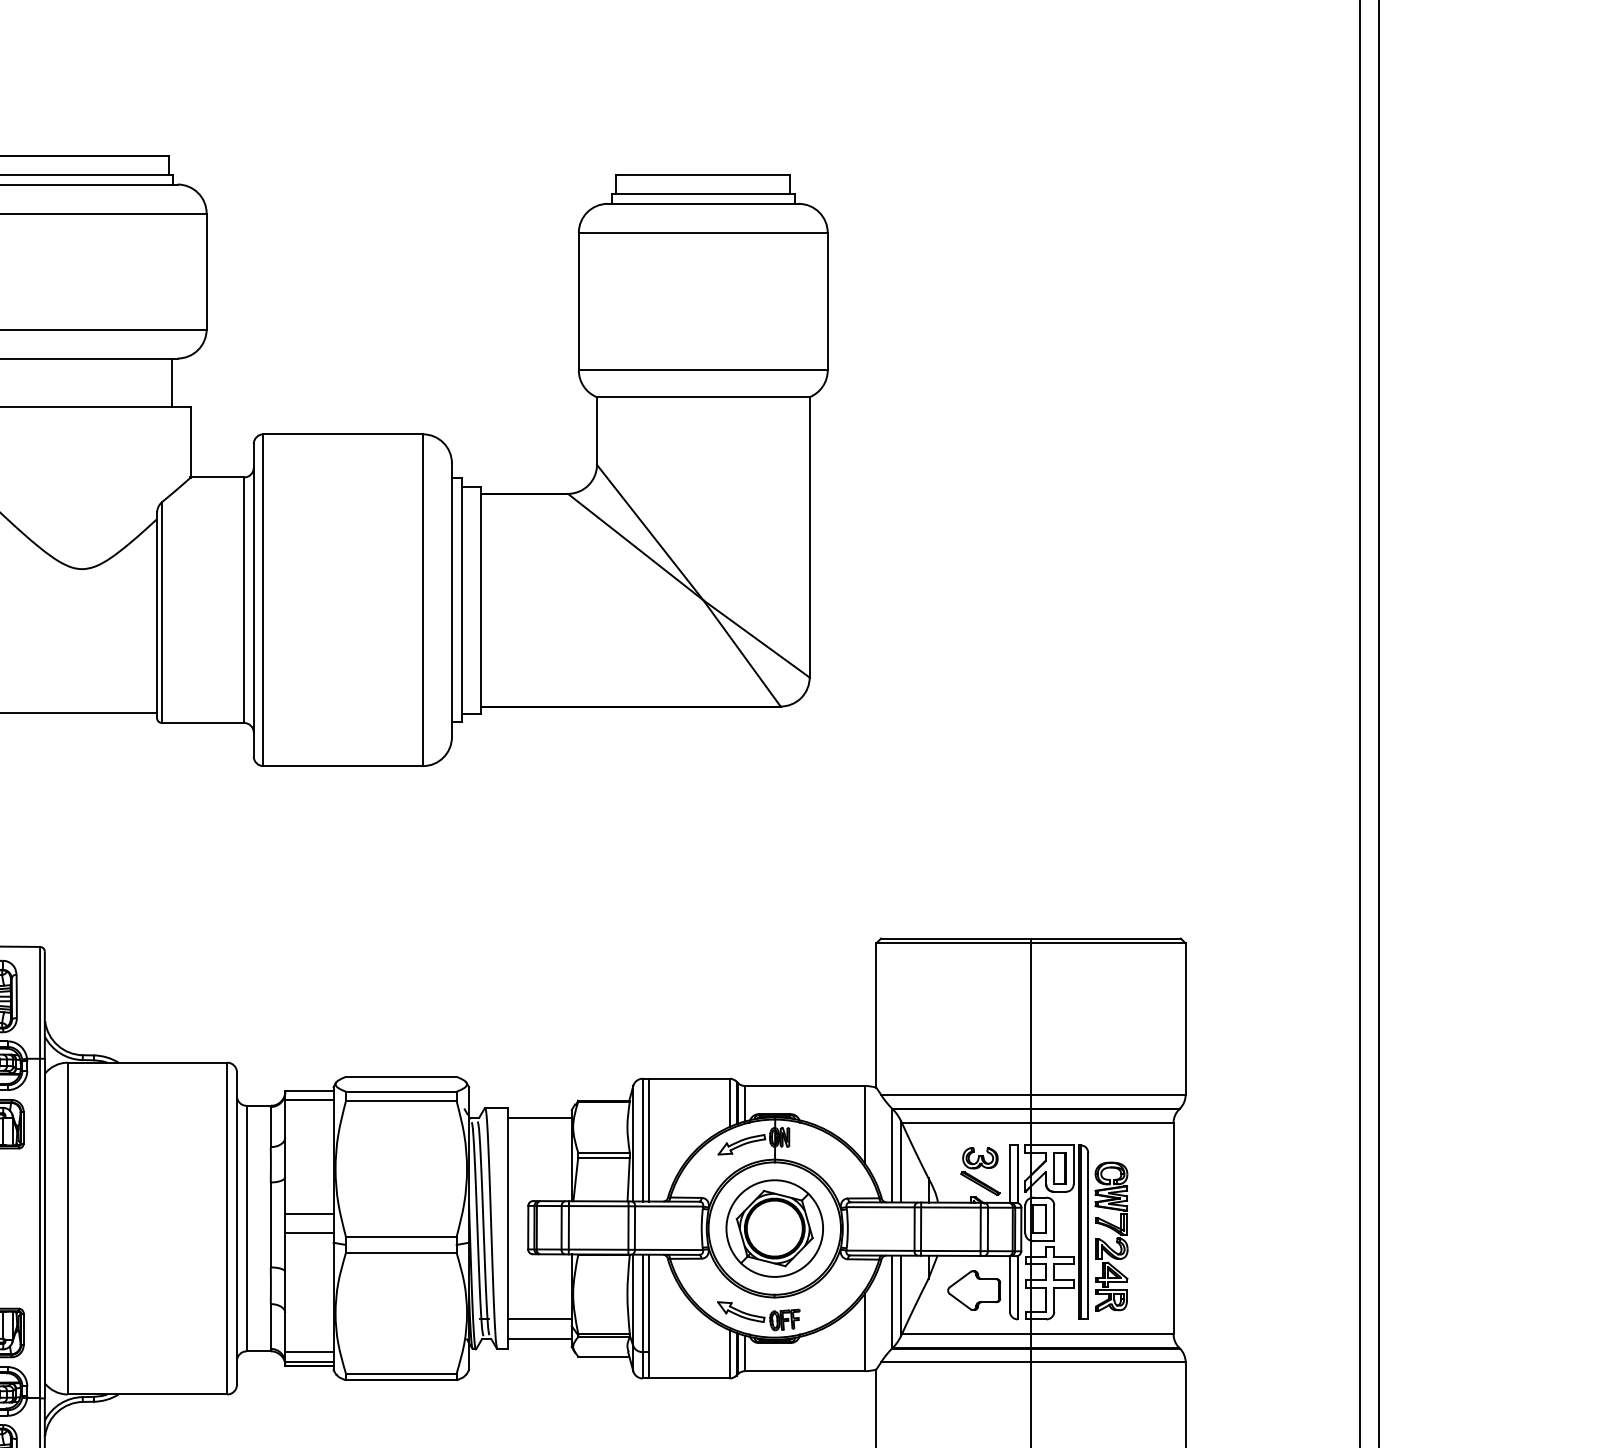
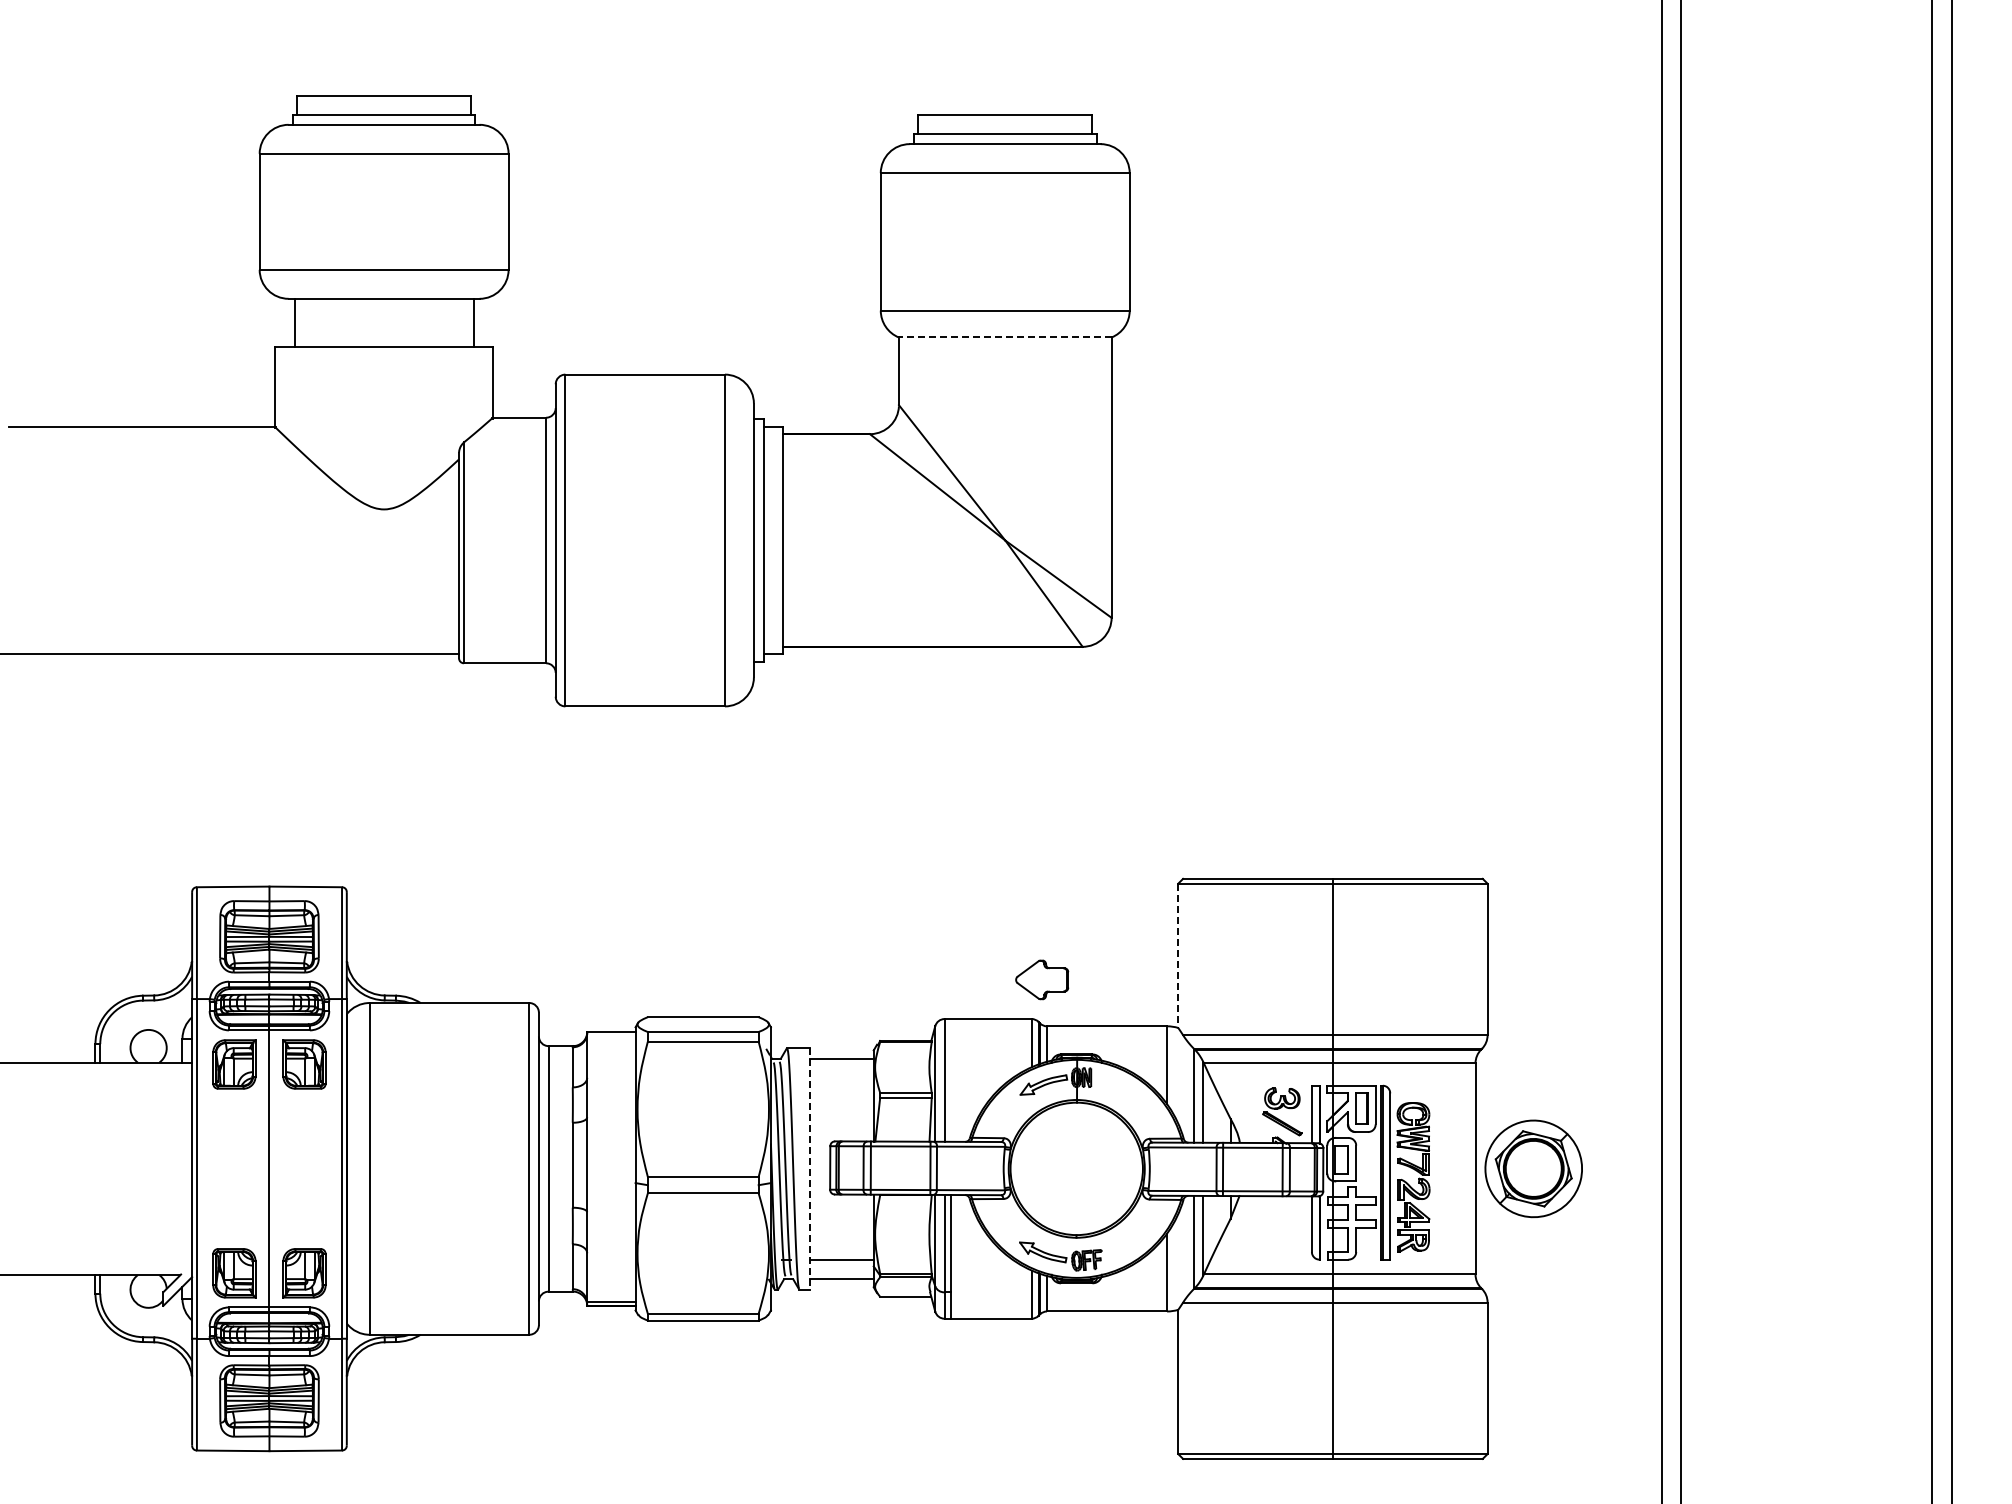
line: (702, 397) -> (1004, 337), solid -> dashed
line: (876, 1016) -> (1178, 956), solid -> dashed
line: (309, 1100) -> (611, 1040), removed
line: (649, 1140) -> (951, 1080), removed
line: (309, 1214) -> (611, 1154), removed
line: (507, 1228) -> (809, 1168), solid -> dashed
part: (774, 1228) -> (1533, 1168), moved
line: (309, 1233) -> (611, 1173), removed
part: (974, 1290) -> (1042, 979), moved
line: (309, 1351) -> (611, 1291), removed

